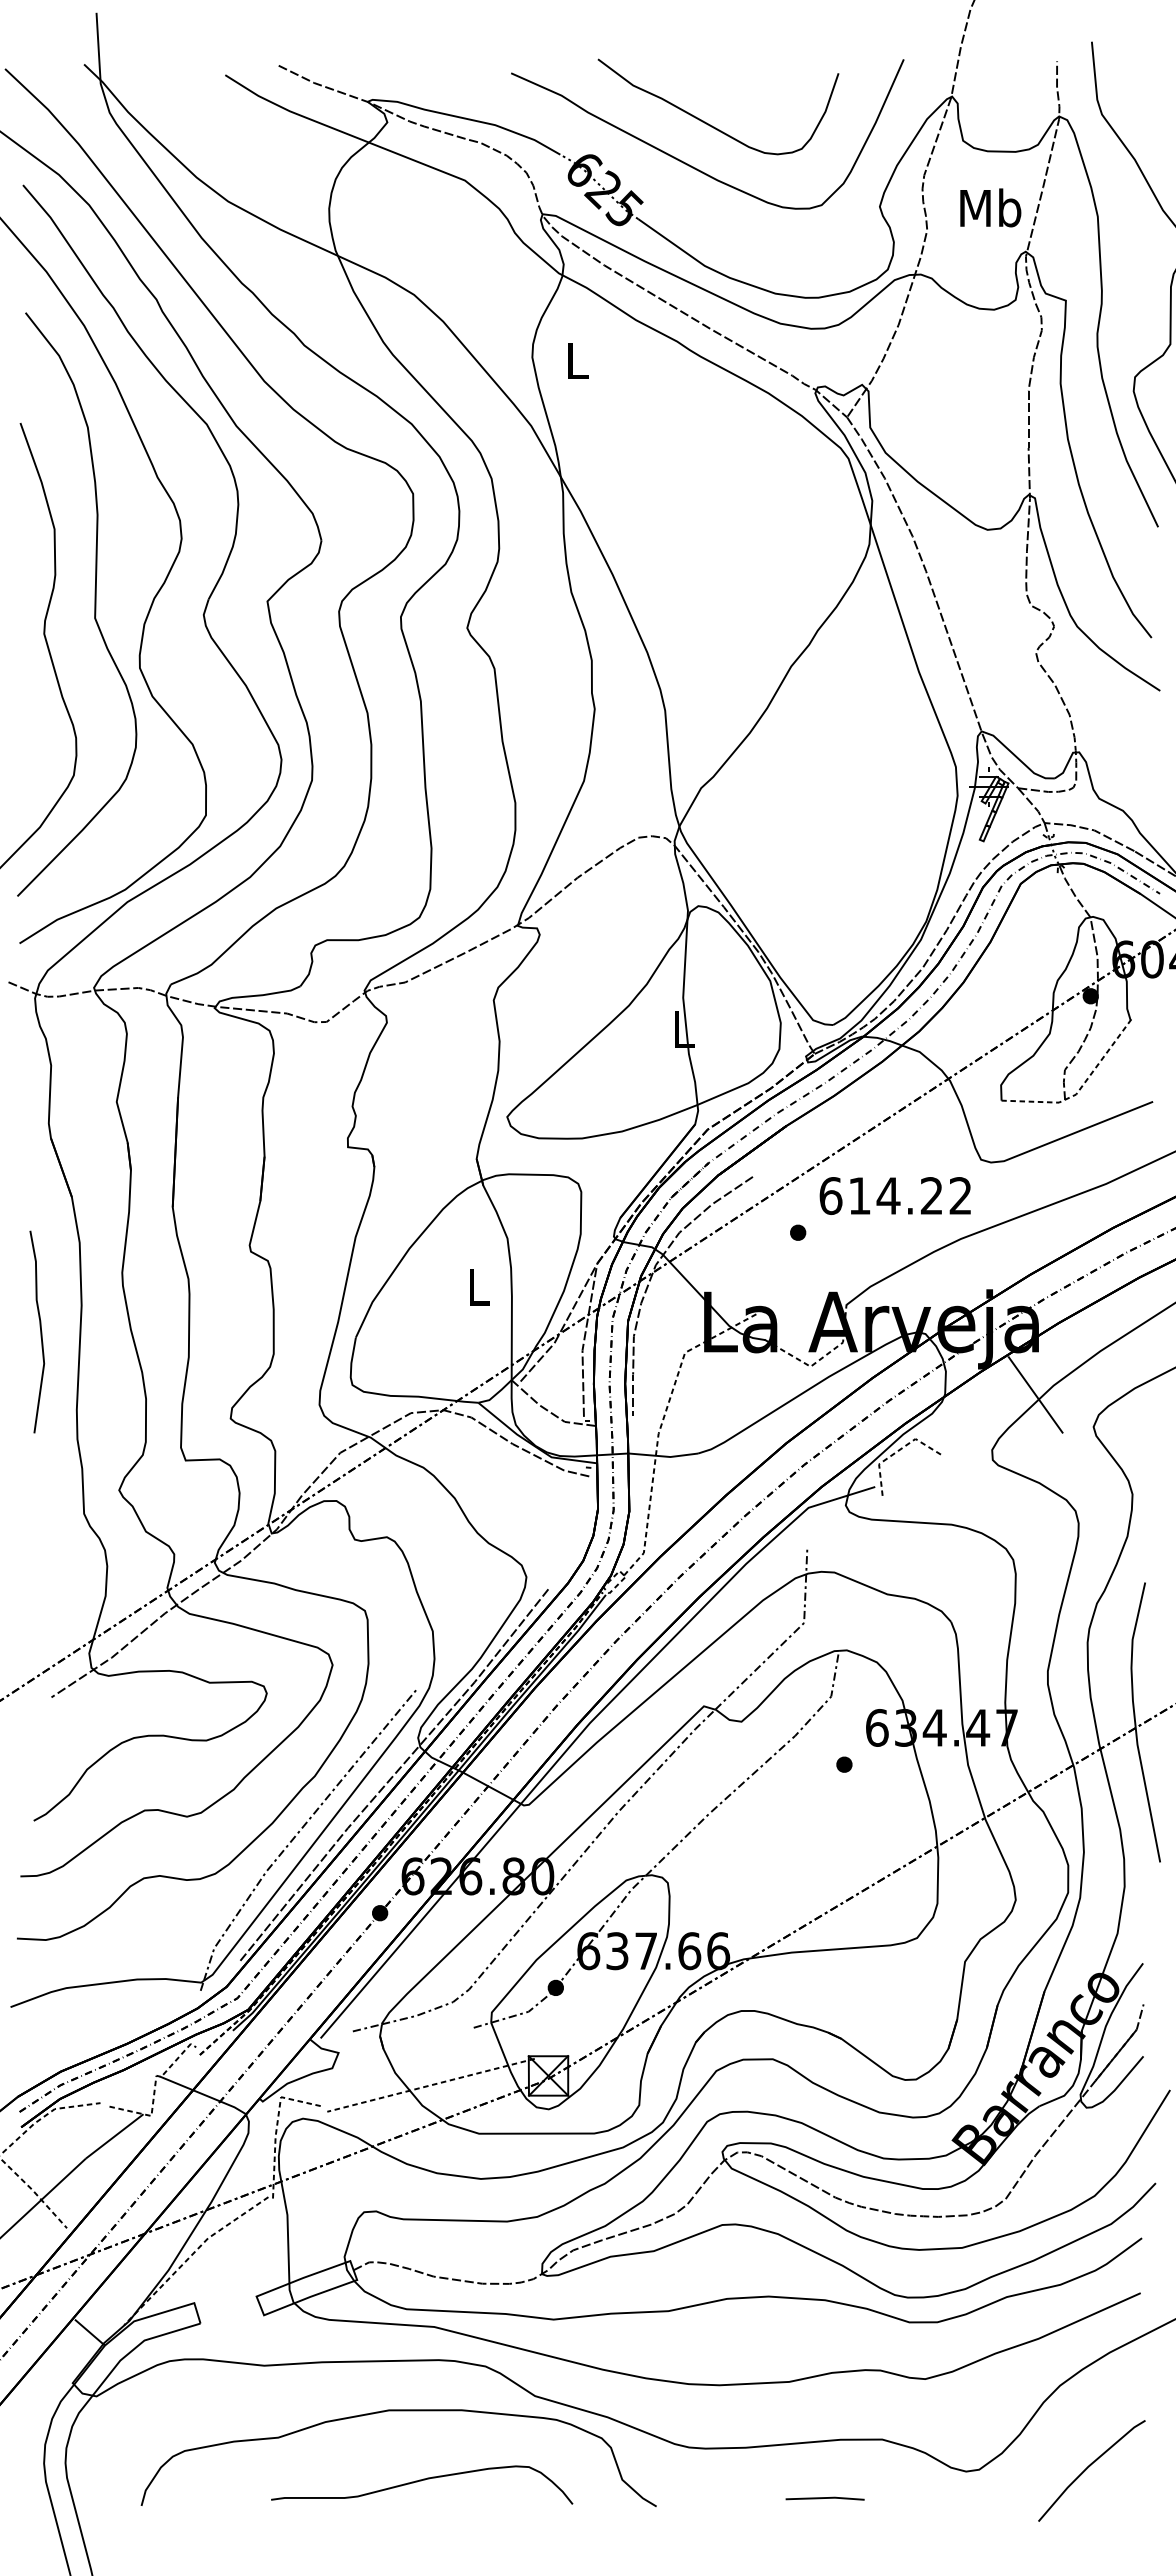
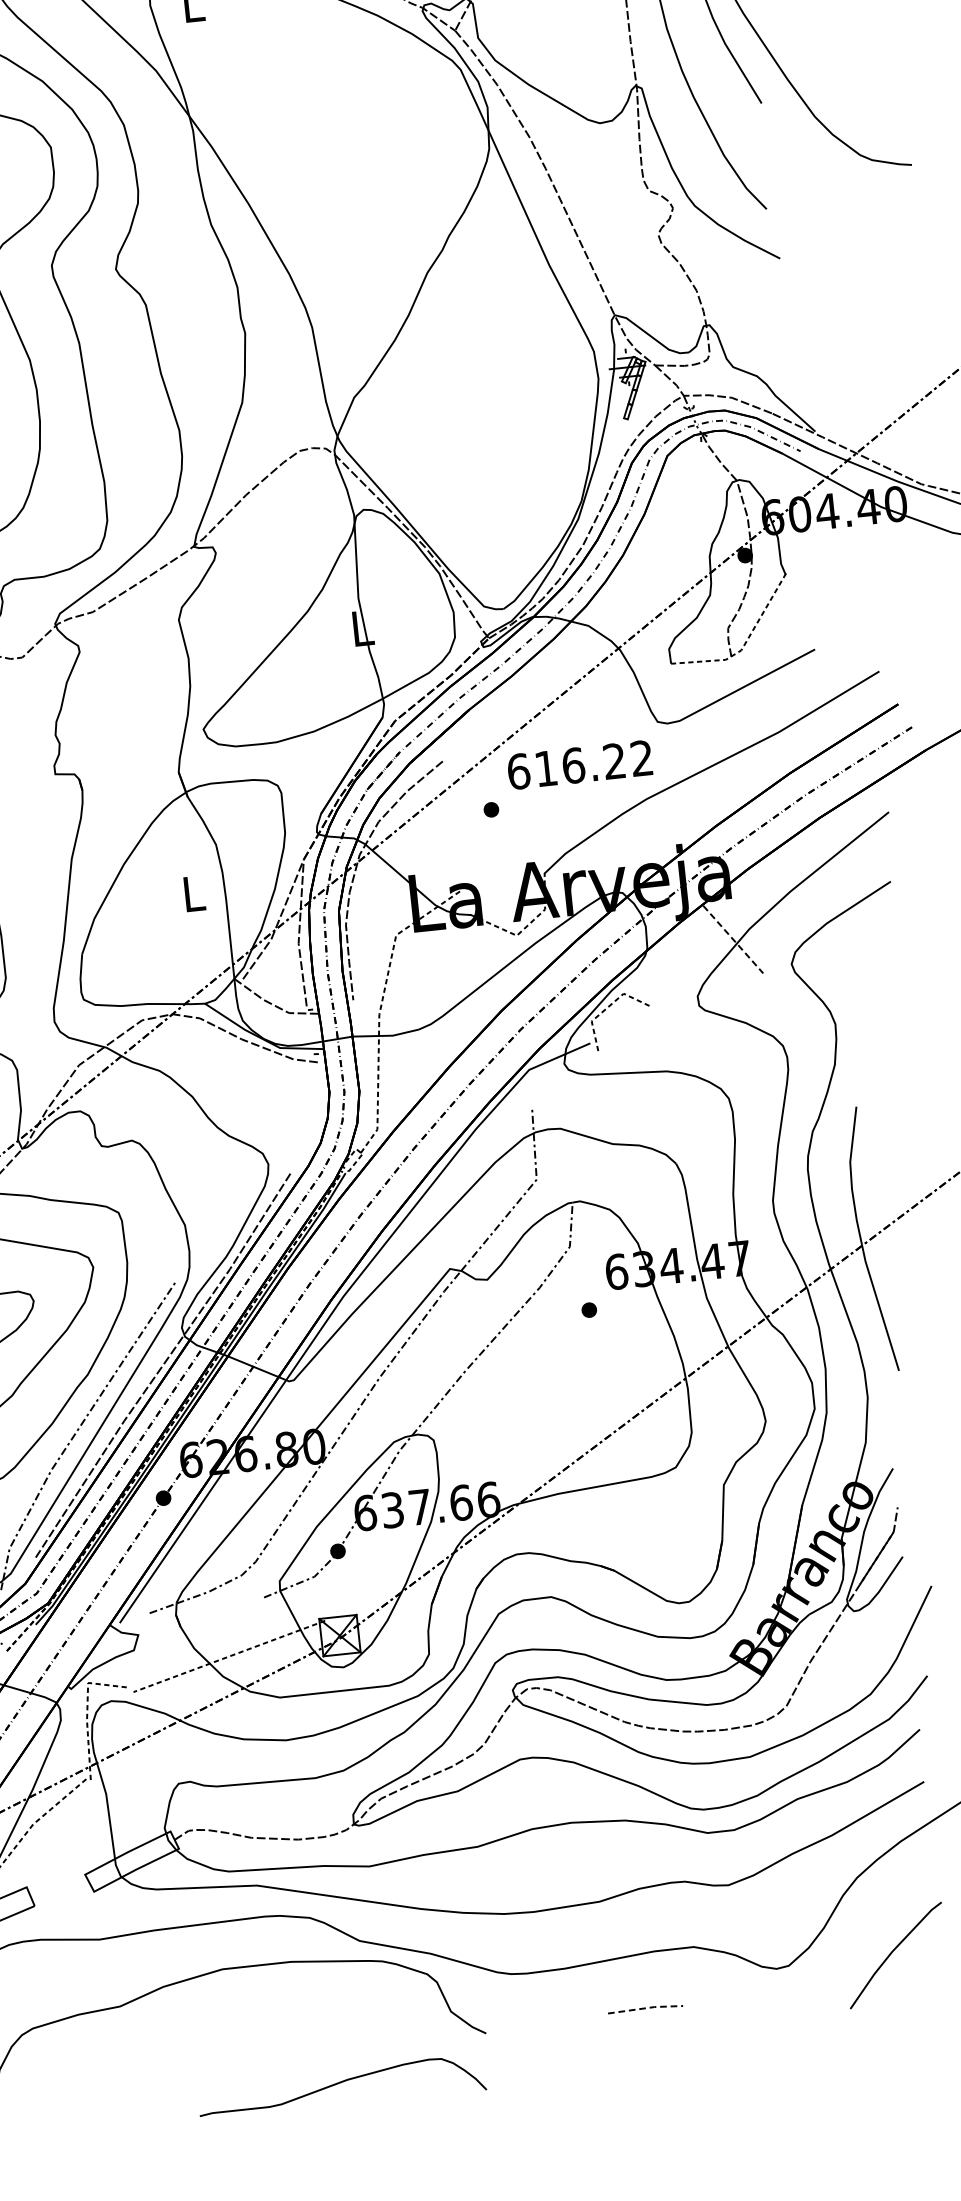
text: (888, 1195) -> (573, 765), 614.22 -> 616.22
line: (1035, 1395) -> (733, 940), solid -> dashed
curve: (421, 2481) -> (340, 2083), moved
line: (826, 2498) -> (646, 2008), solid -> dashed

